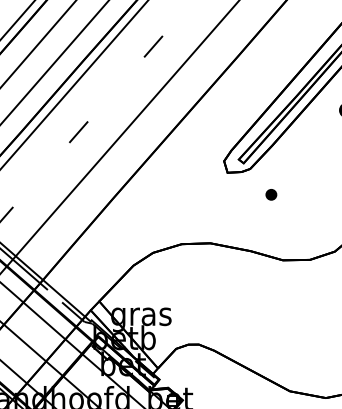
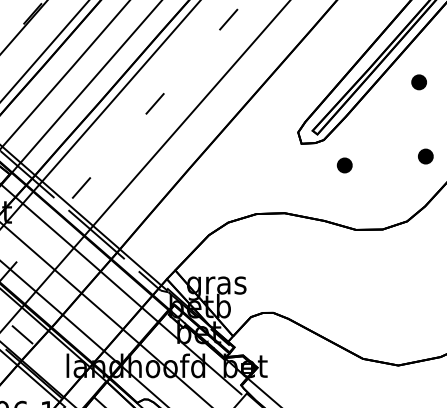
part: (271, 194) -> (344, 165), size x1.43

